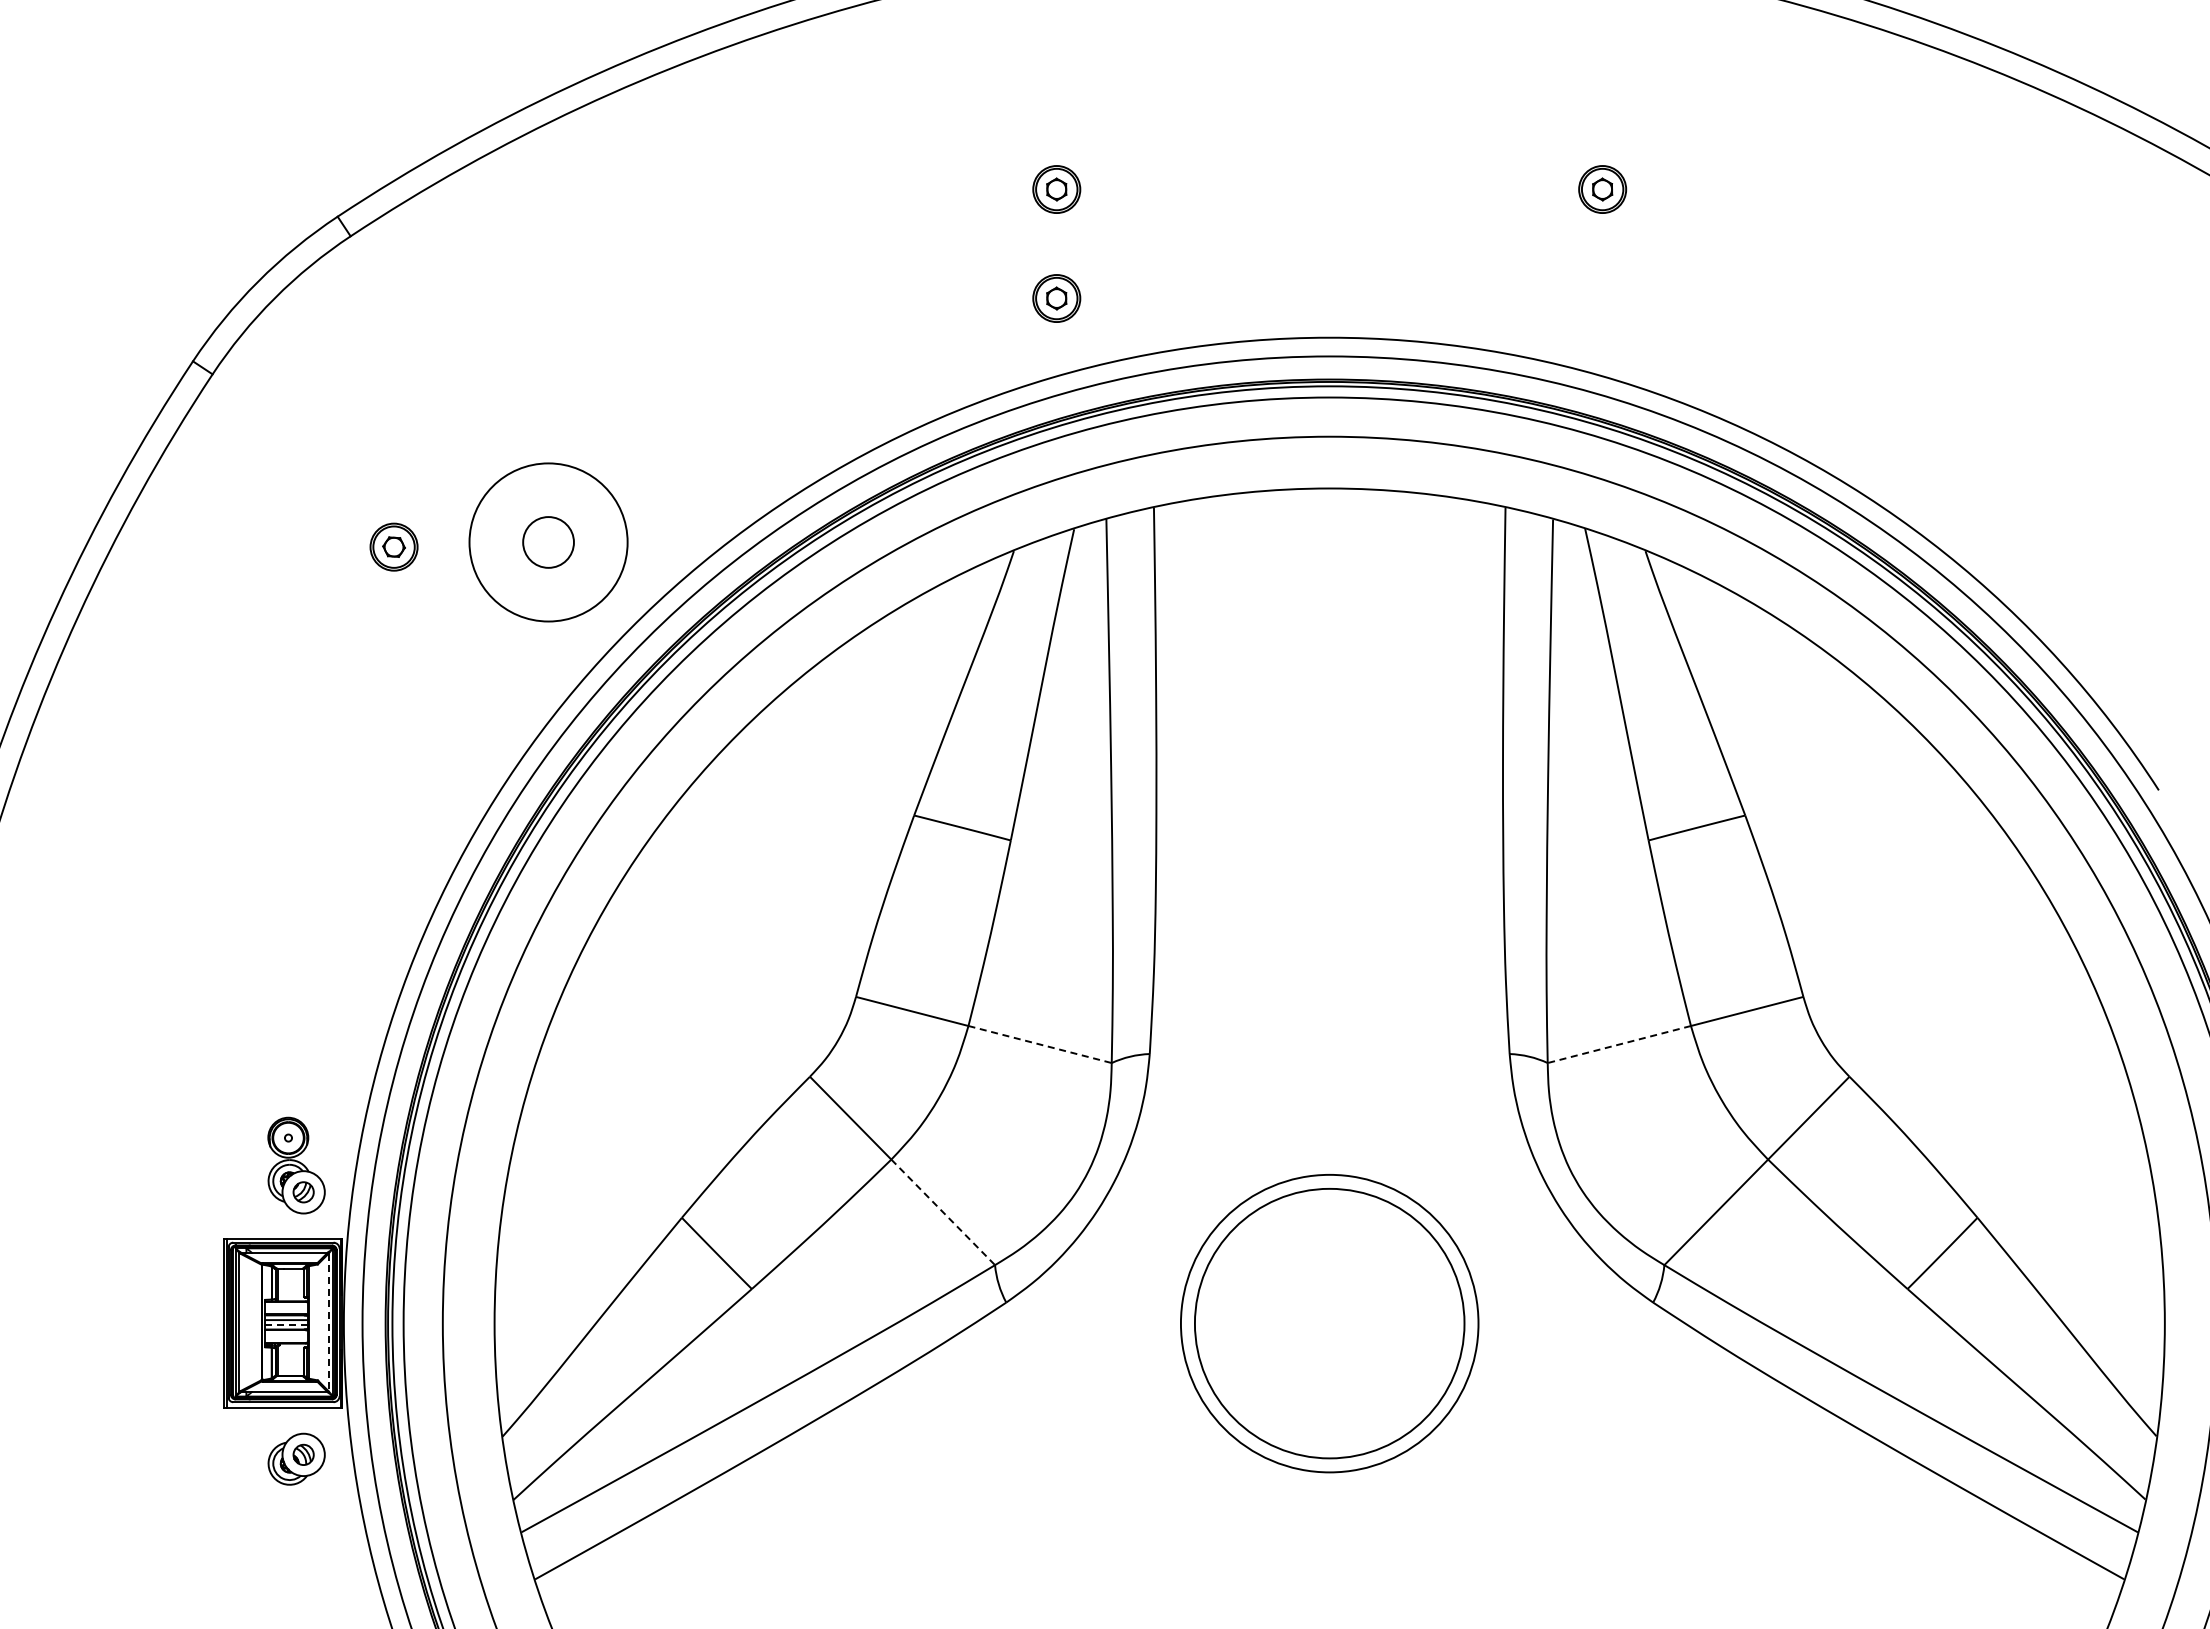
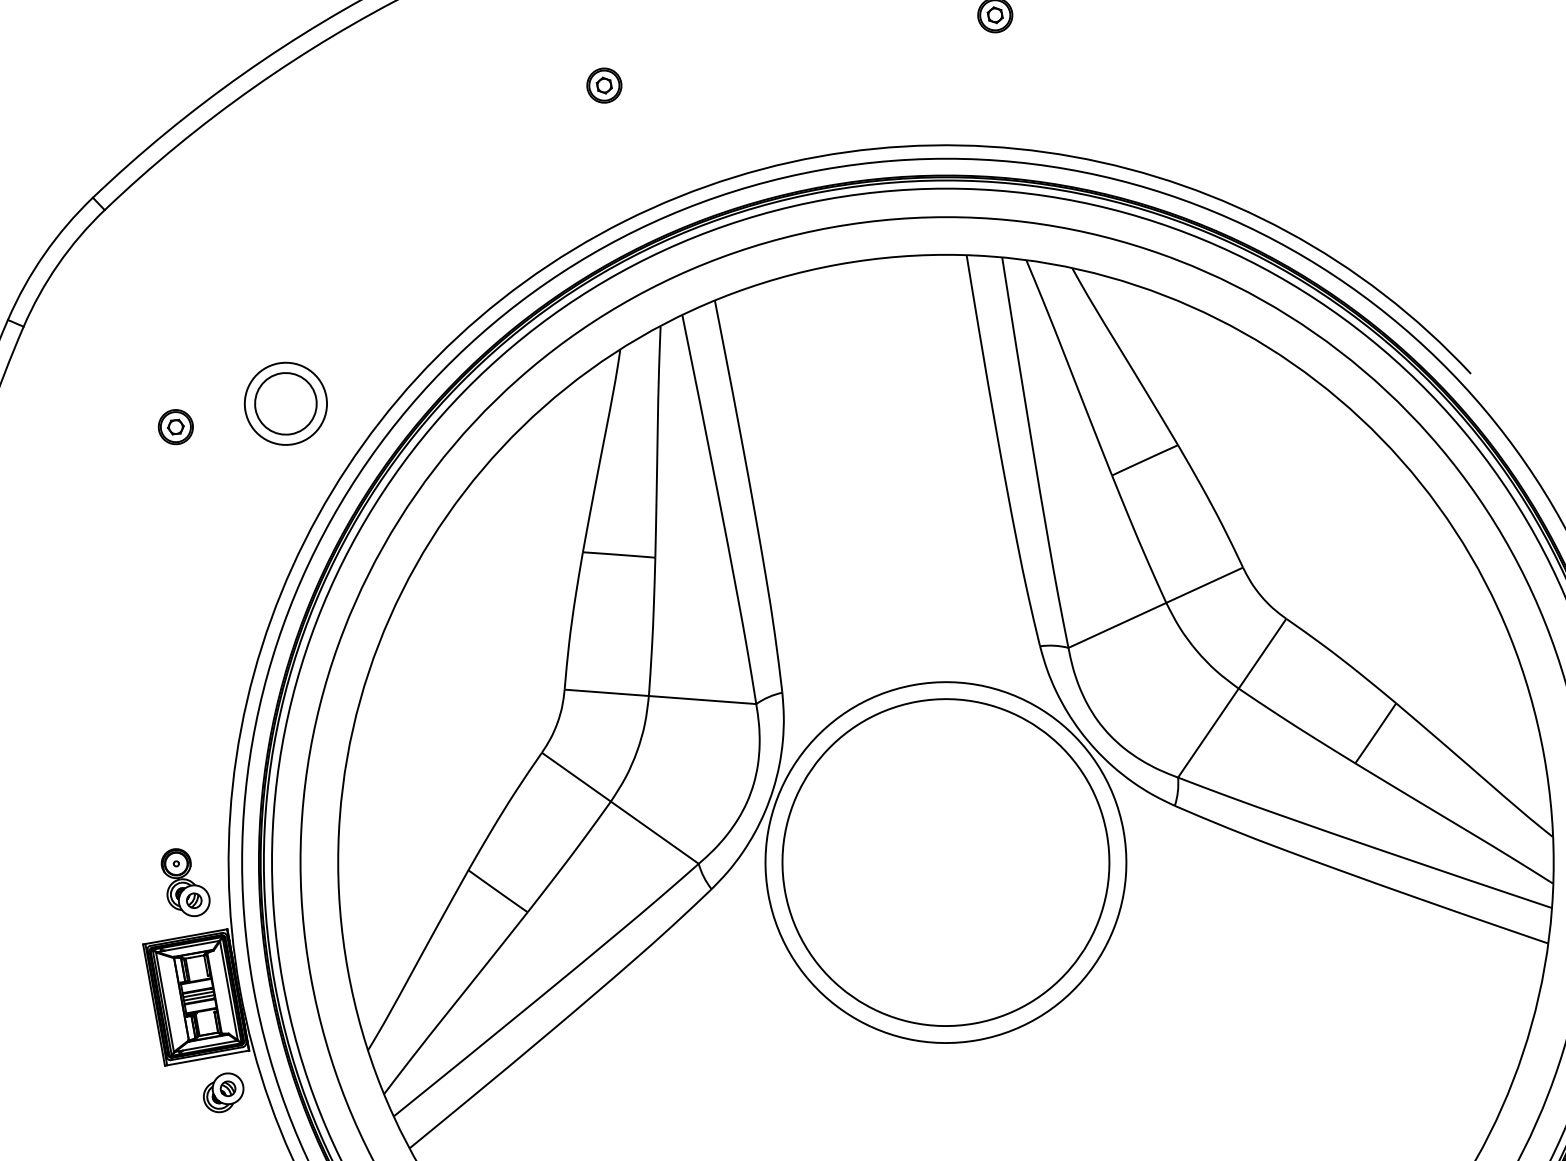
part: (1056, 298) -> (618, 163), removed
circle: (548, 542) -> (285, 403), size x0.71
circle: (548, 542) -> (285, 403), size x1.67
line: (1040, 1044) -> (702, 699), dashed -> solid
line: (1619, 1044) -> (1117, 625), dashed -> solid
line: (943, 1212) -> (655, 832), dashed -> solid
line: (328, 1322) -> (228, 990), dashed -> solid
circle: (1329, 1323) -> (945, 862), size x1.67
circle: (1329, 1323) -> (945, 862), size x1.67
line: (287, 1324) -> (199, 997), dashed -> solid

